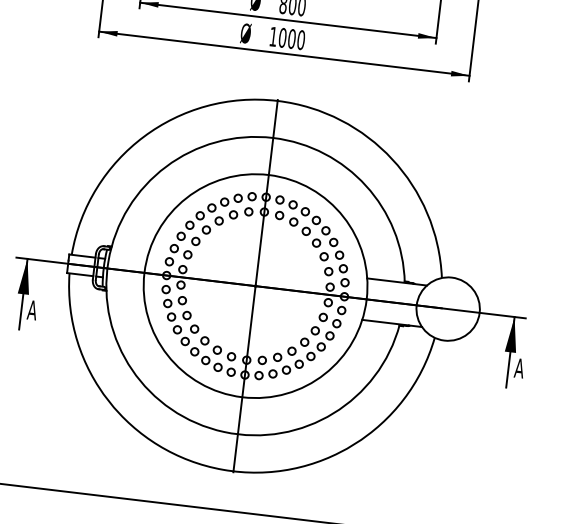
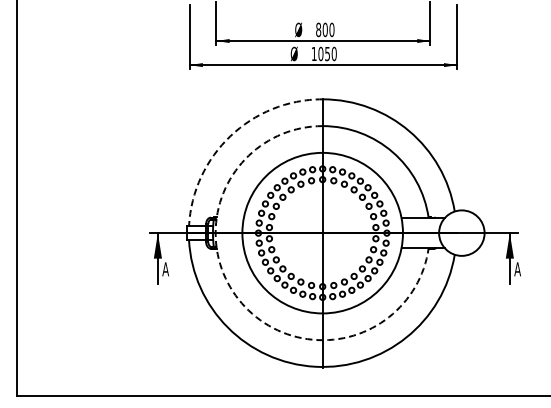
text: (291, 38) -> (327, 53), 1000 -> 1050
arc: (143, 137) -> (230, 136), solid -> dashed
arc: (131, 370) -> (241, 303), solid -> dashed

